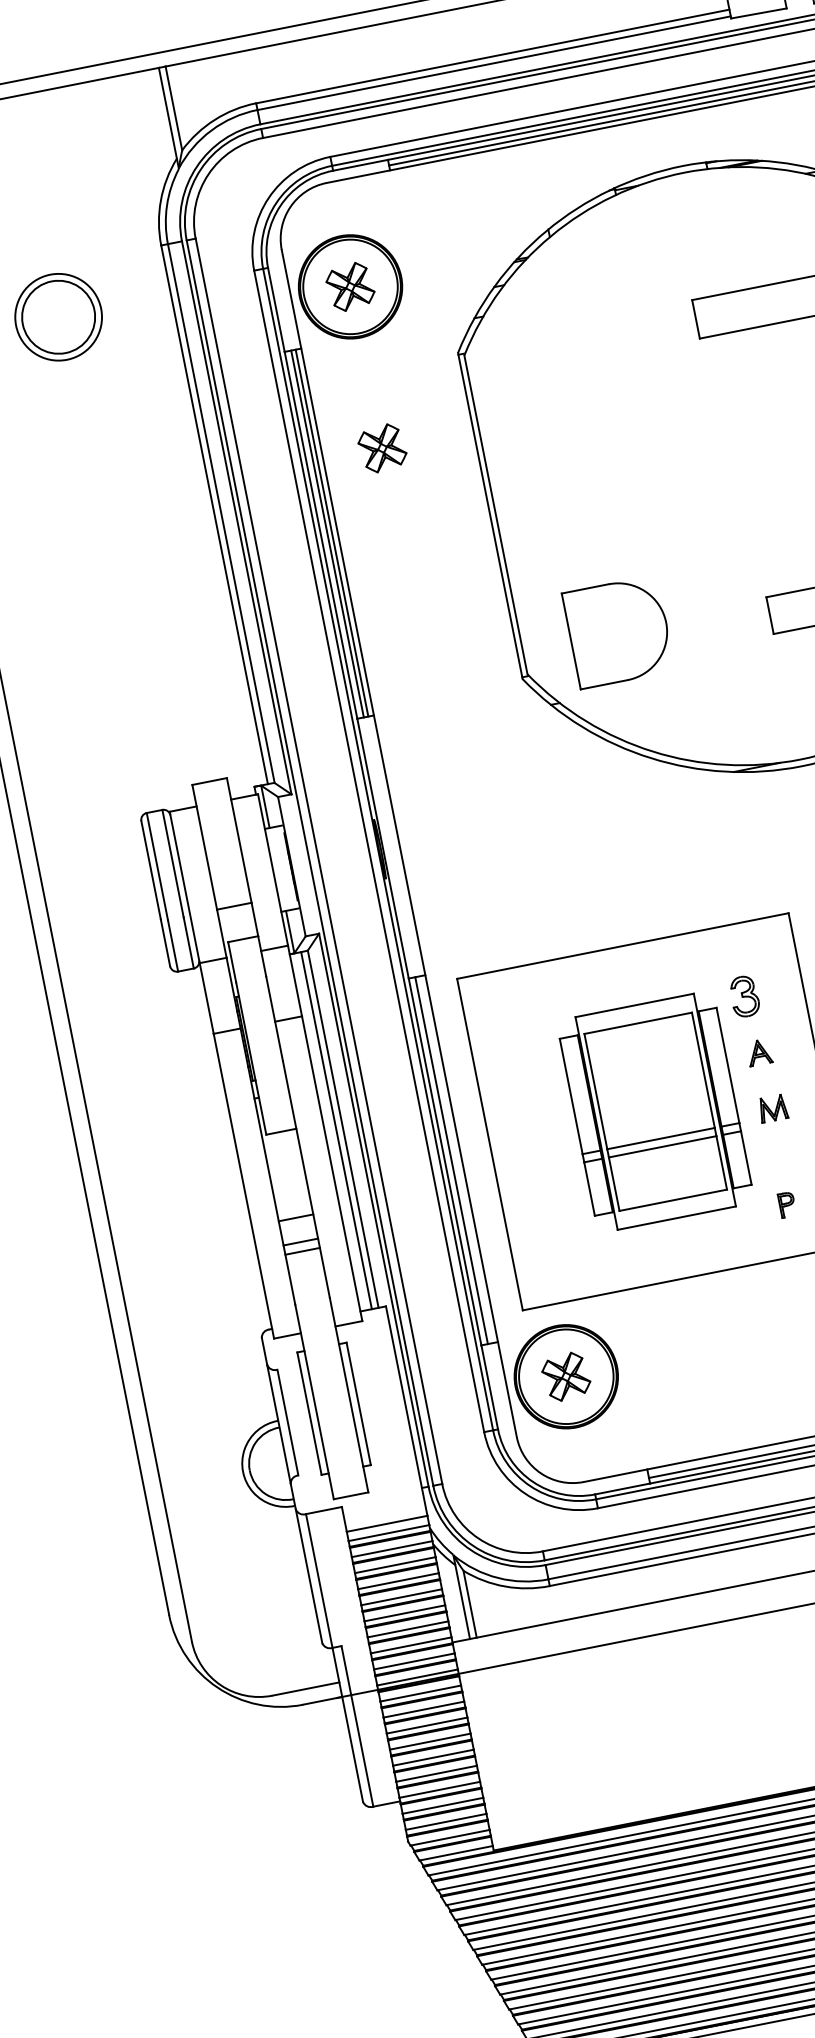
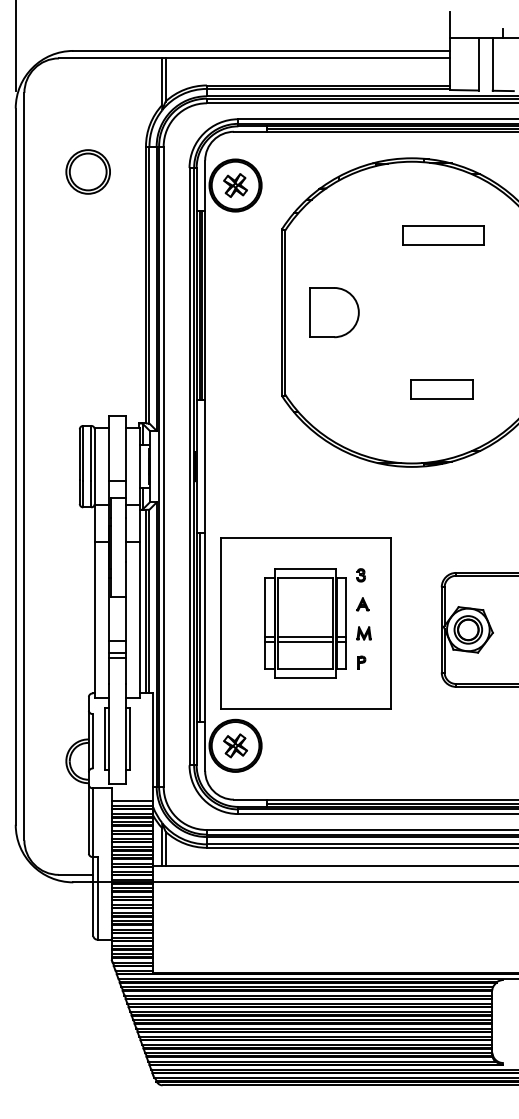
part: (382, 448) -> (235, 268), removed
part: (618, 631) -> (334, 312), moved
part: (743, 997) -> (360, 575), size x0.62
part: (786, 1204) -> (361, 662), moved

